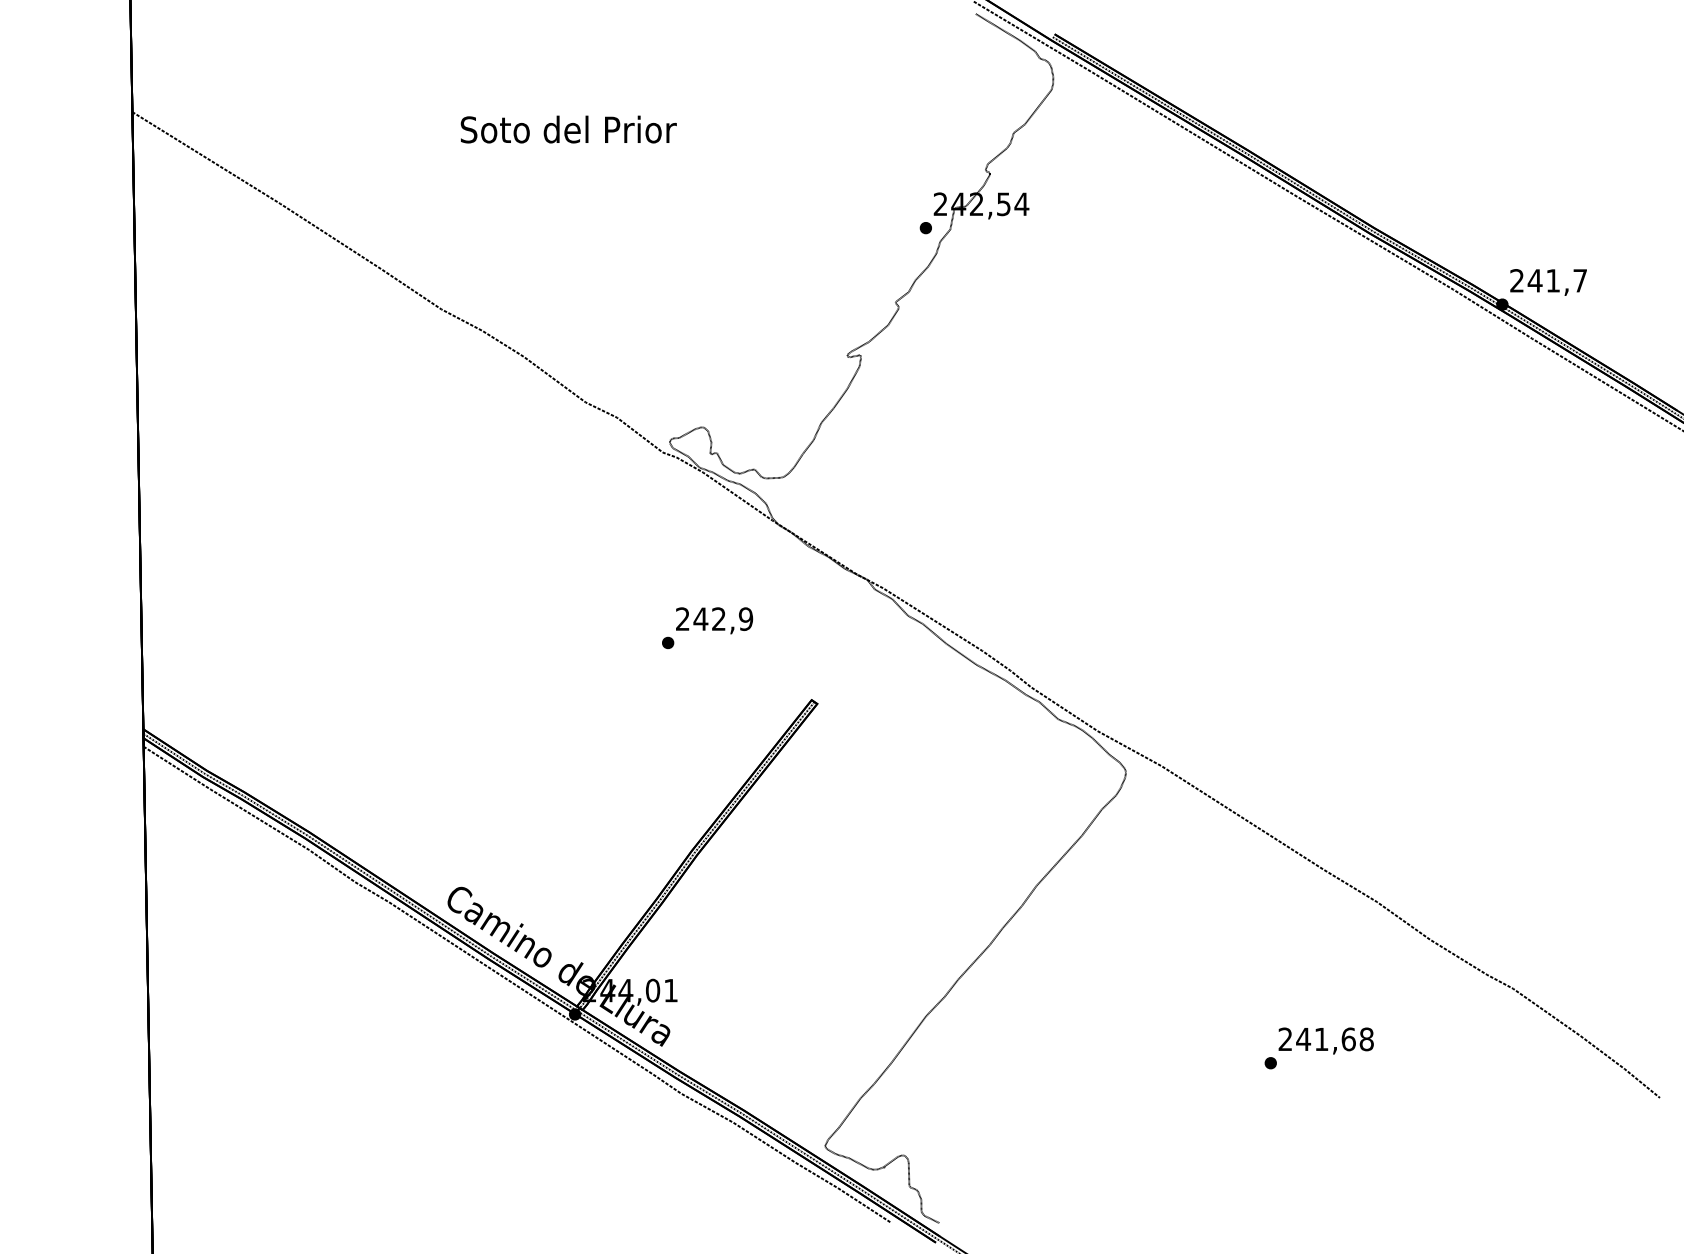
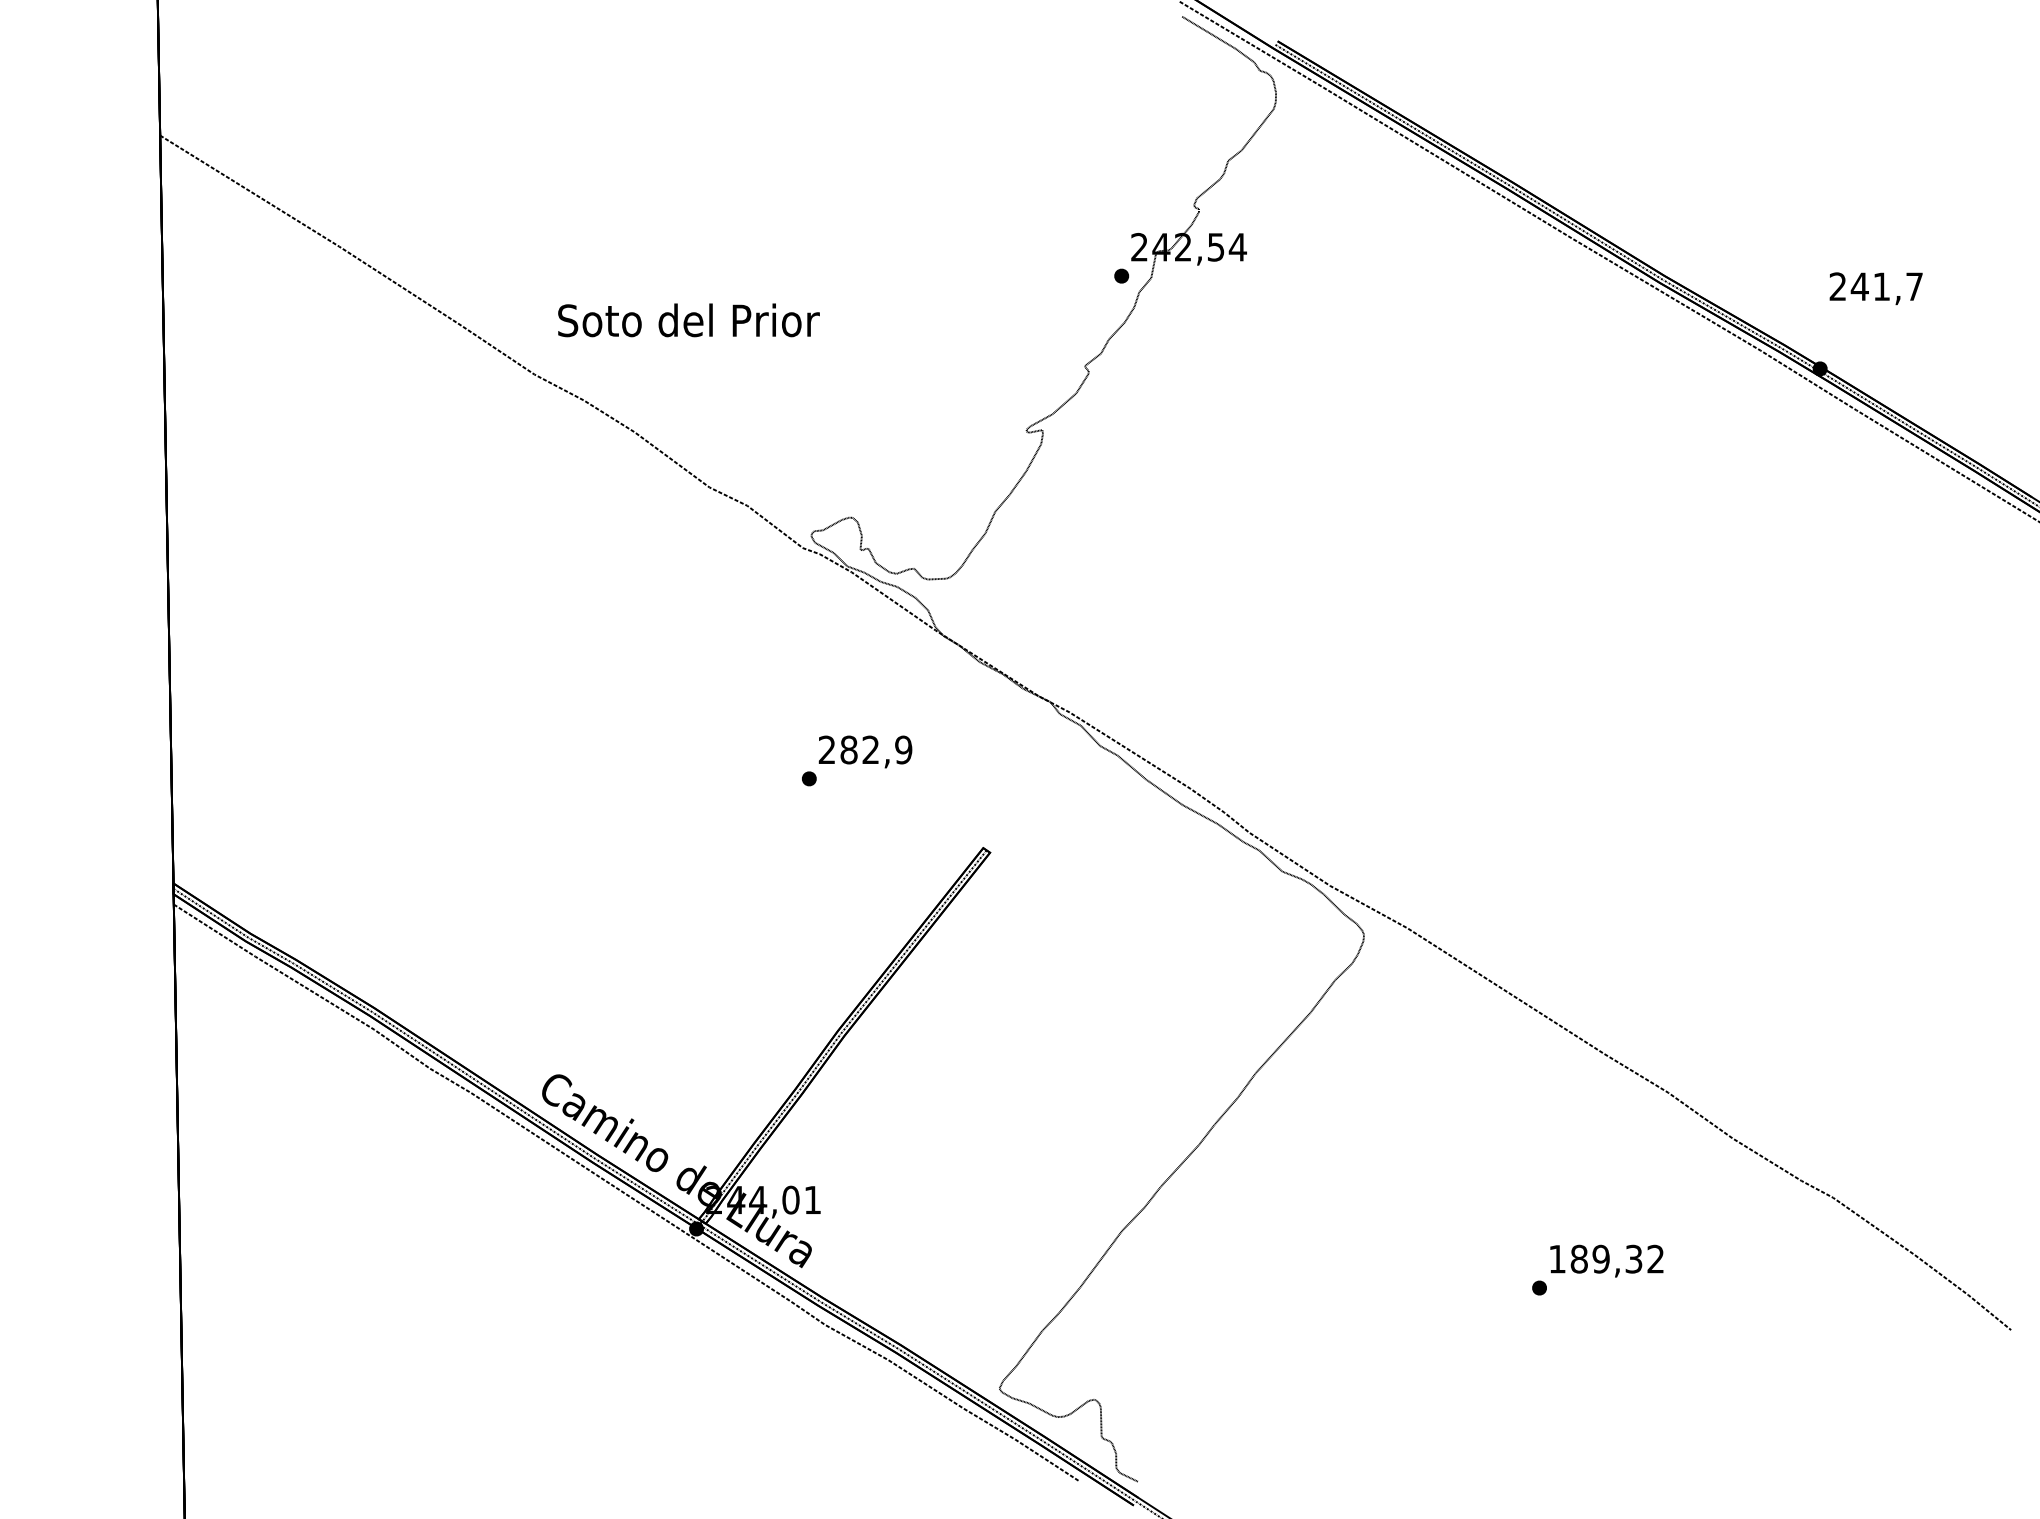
text: (568, 129) -> (688, 320), moved
text: (1548, 282) -> (1876, 288), moved
text: (700, 618) -> (848, 749), 242,9 -> 282,9
text: (1325, 1039) -> (1605, 1259), 241,68 -> 189,32

